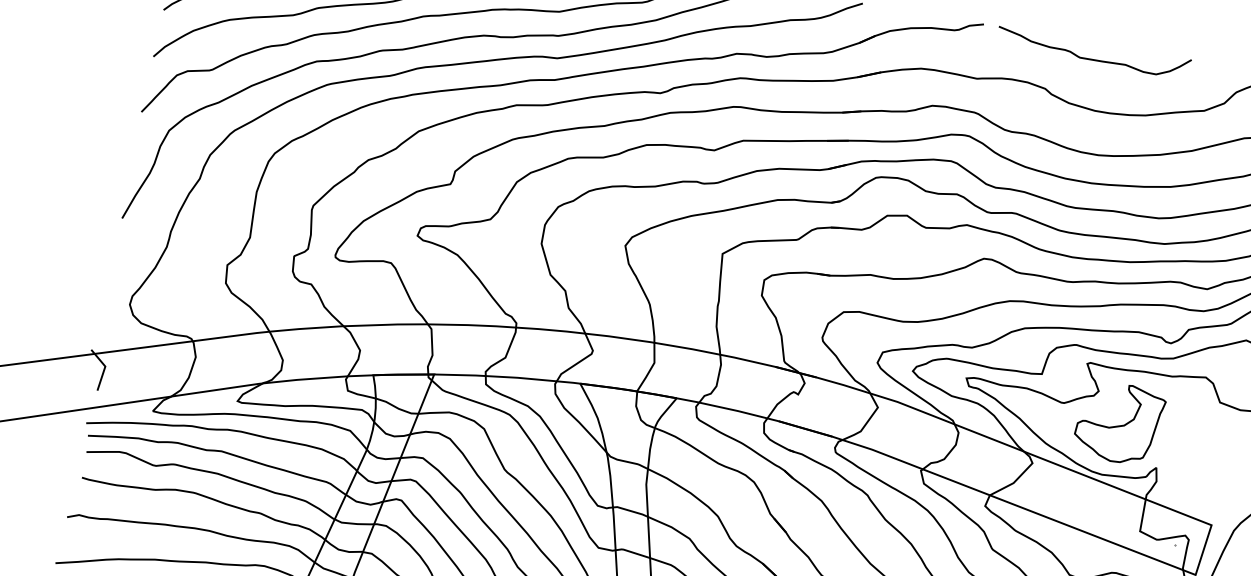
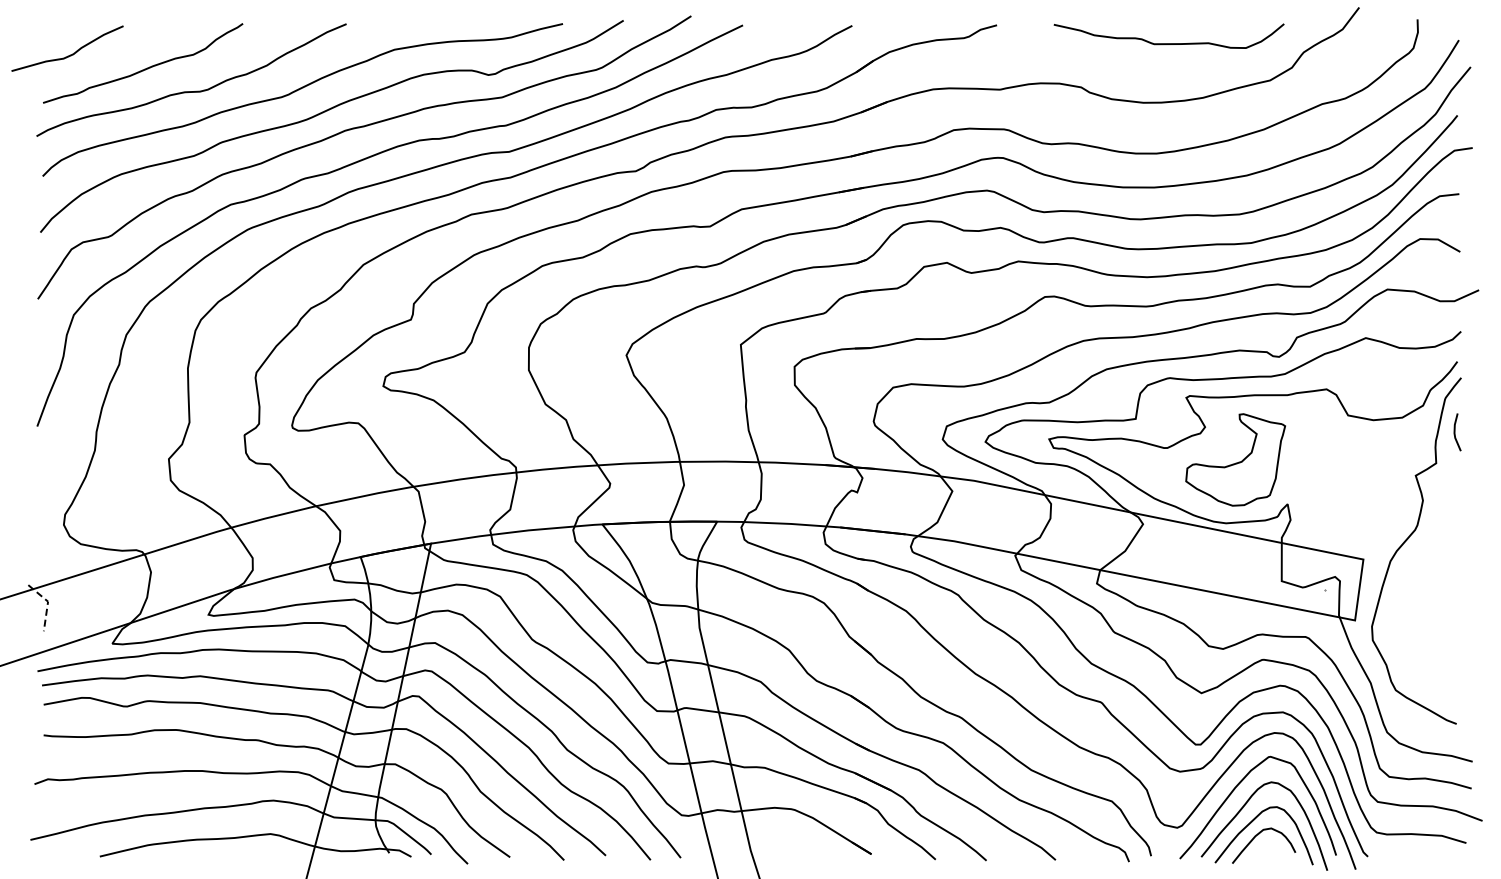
curve: (1092, 59) -> (1168, 43), moved
line: (104, 367) -> (47, 603), solid -> dashed

